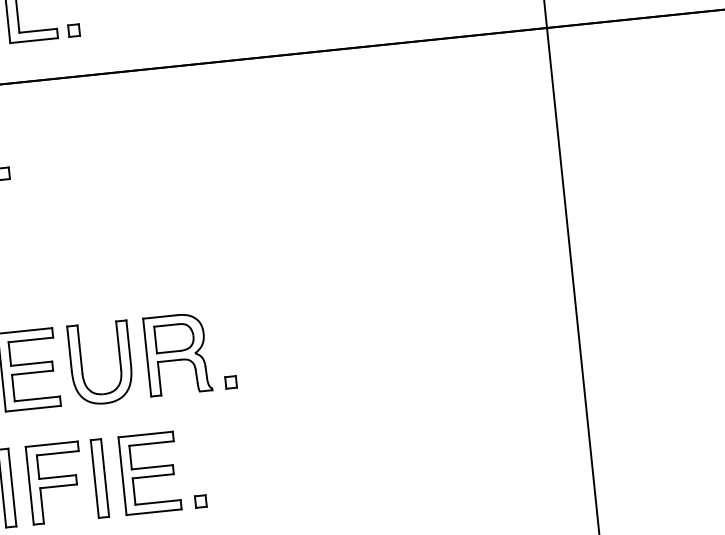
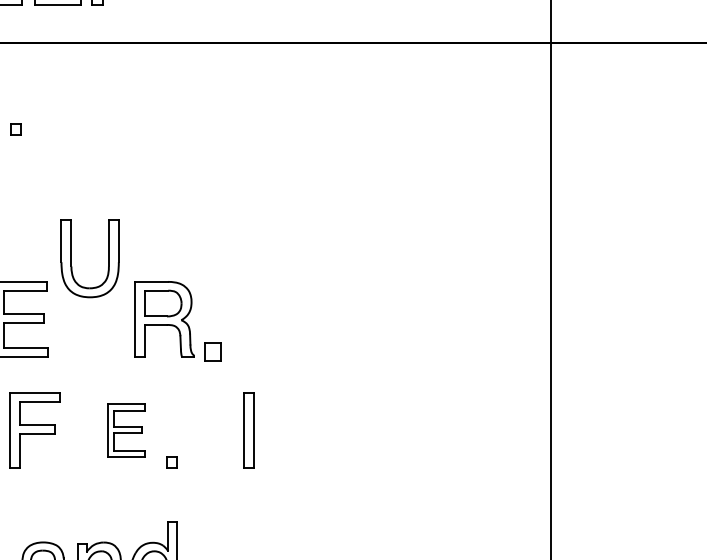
part: (81, 365) -> (71, 258), moved
part: (230, 382) -> (212, 351), size x1.6
part: (150, 473) -> (126, 430), size x0.7
part: (99, 478) -> (248, 430), moved

